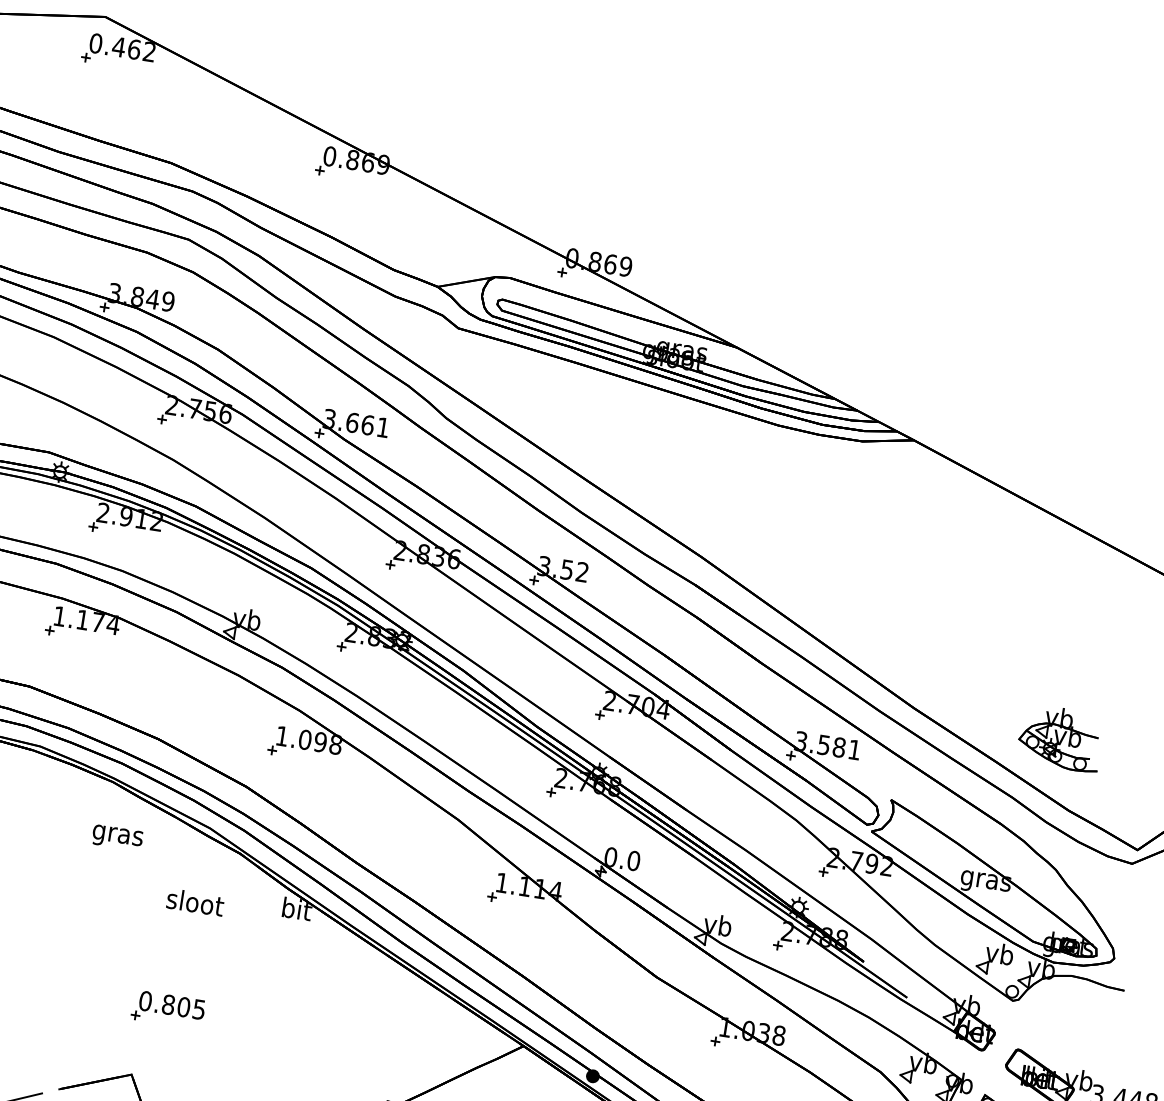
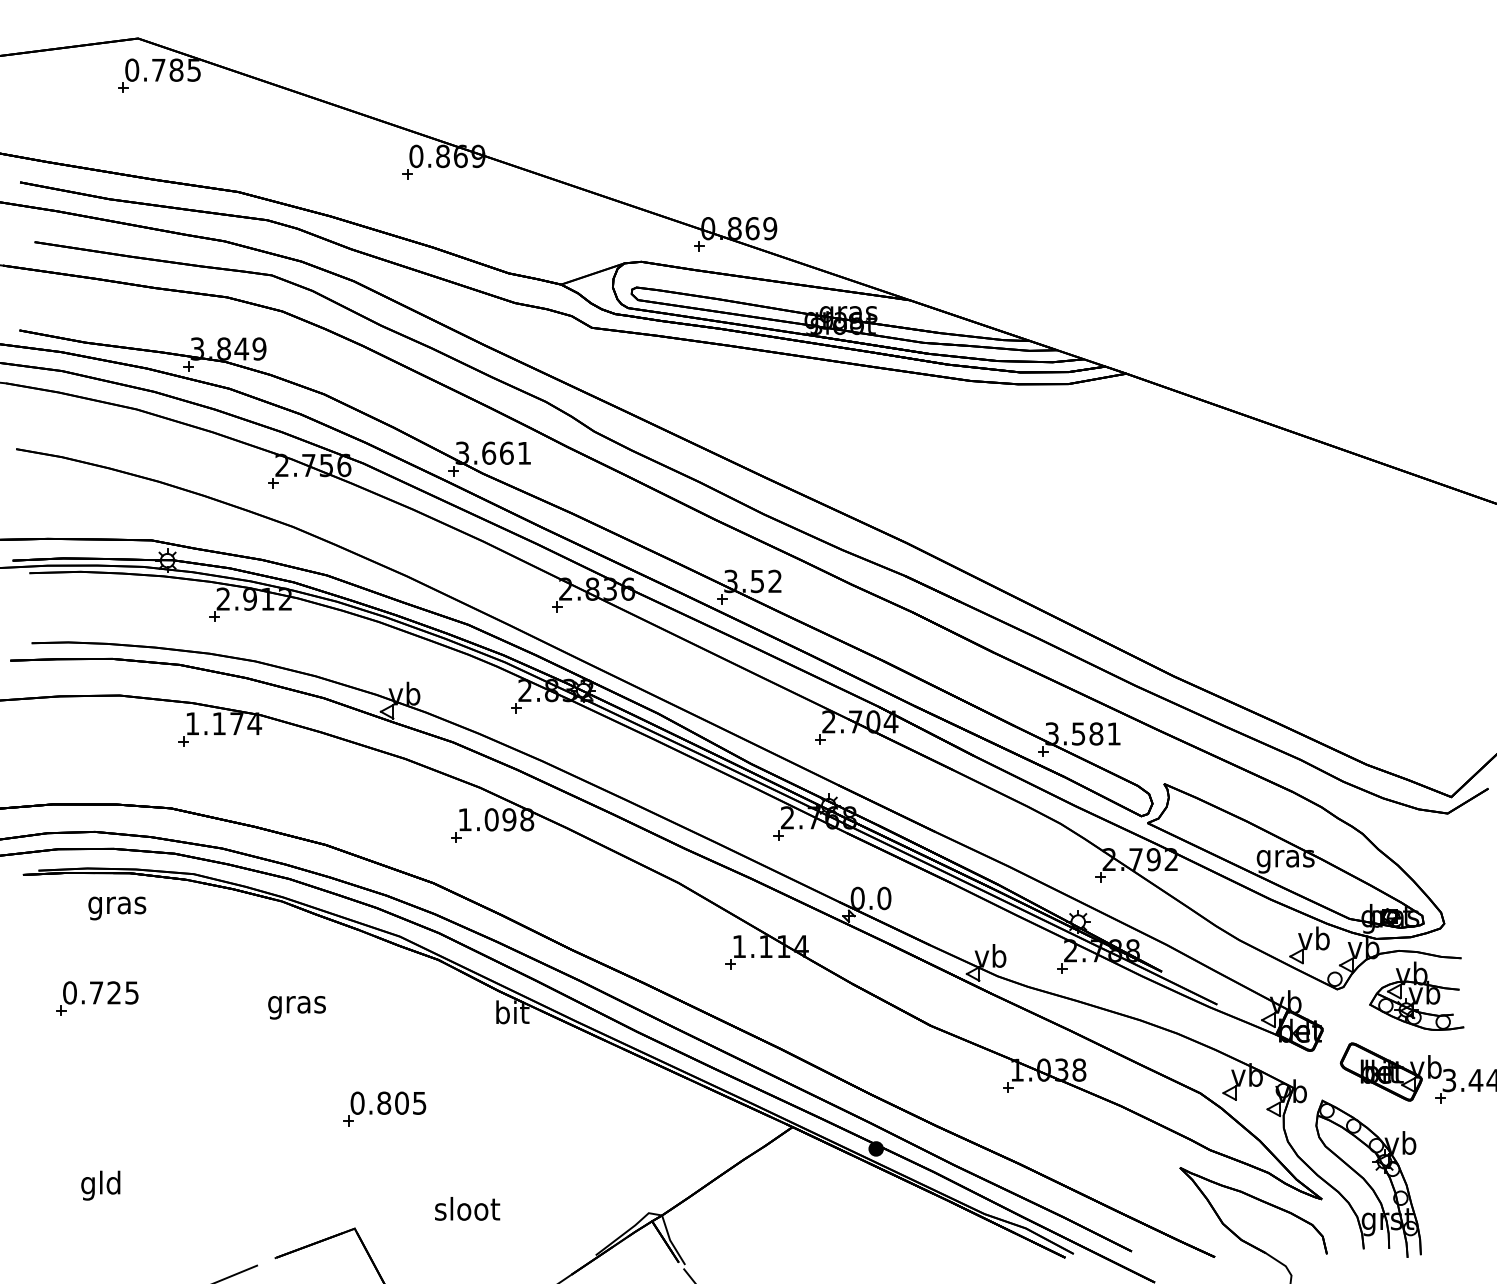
text: (133, 48) -> (175, 69), 0.462 -> 0.785
part: (1060, 737) -> (1416, 995), moved
text: (117, 837) -> (296, 1007), moved
text: (195, 902) -> (467, 1208), moved
part: (168, 1009) -> (384, 1108), moved

